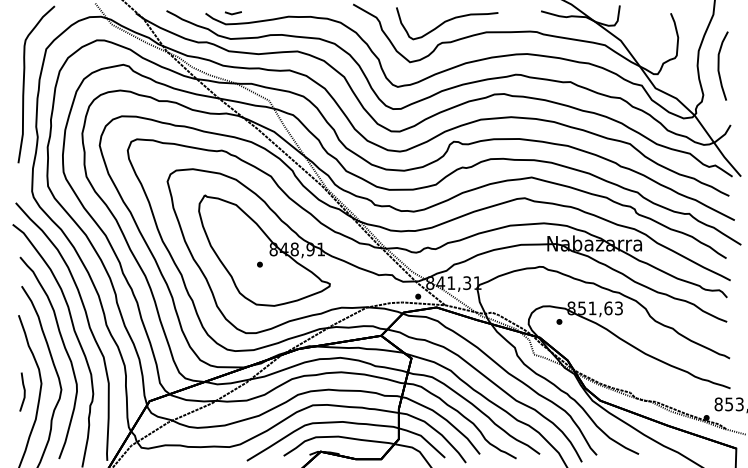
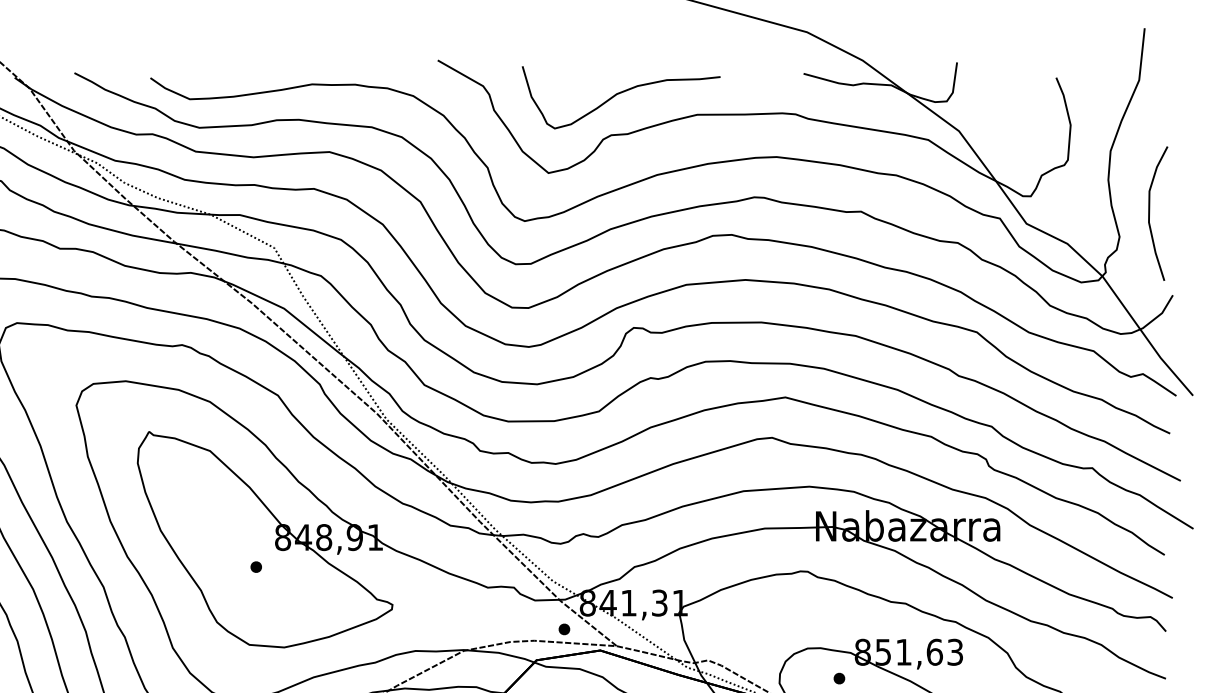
line: (232, 13) -> (202, 78), removed
curve: (719, 65) -> (1151, 212), moved

